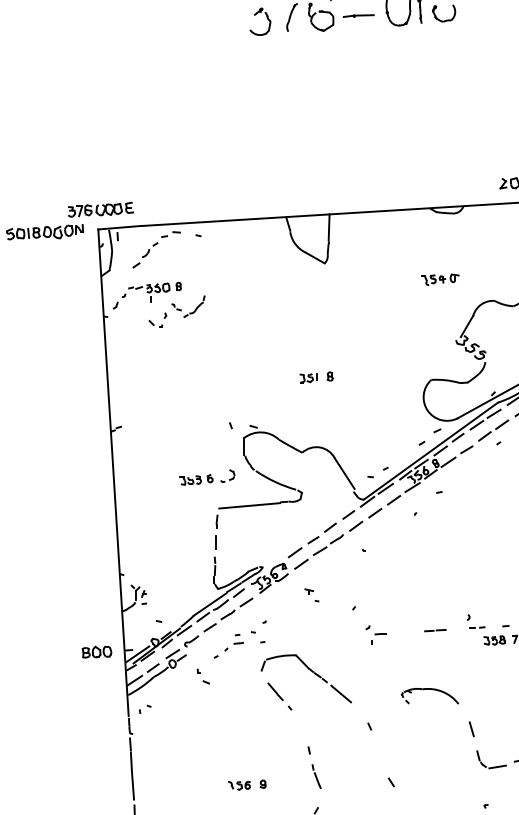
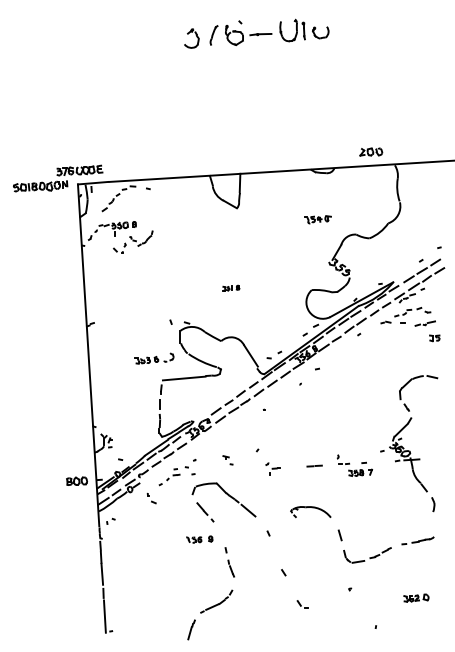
part: (316, 376) -> (231, 287), size x0.7
part: (311, 595) -> (227, 460), moved
part: (247, 784) -> (199, 539), moved

